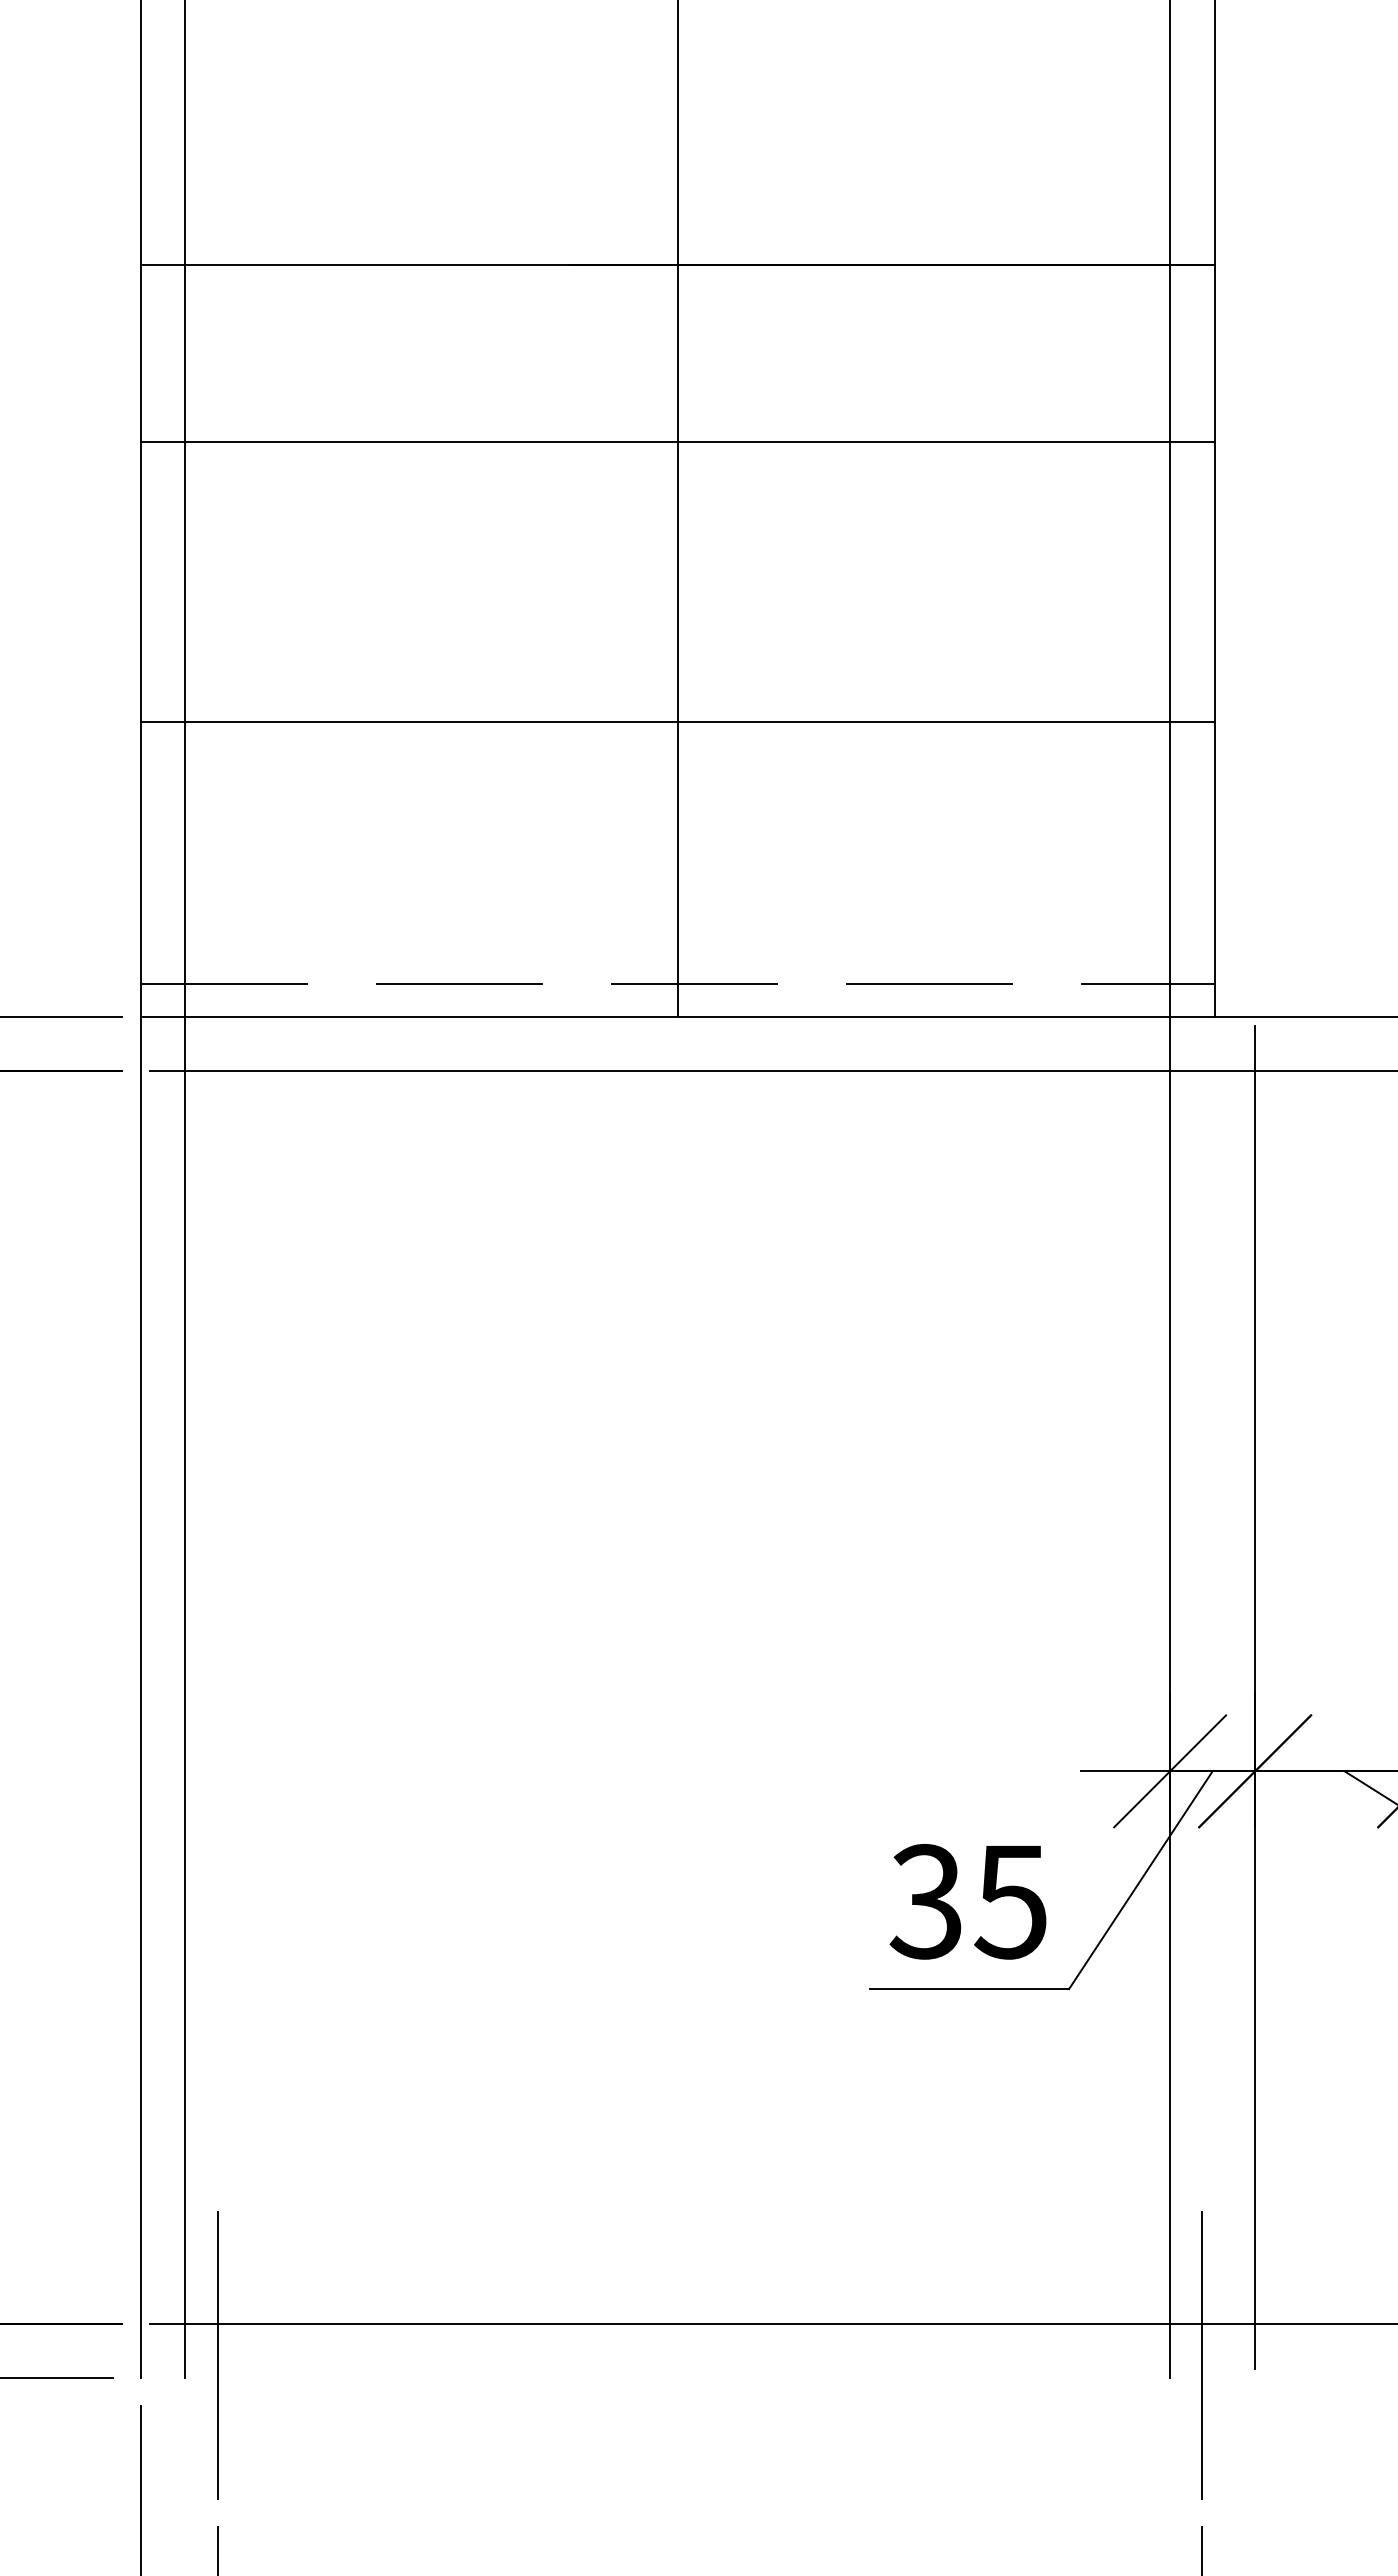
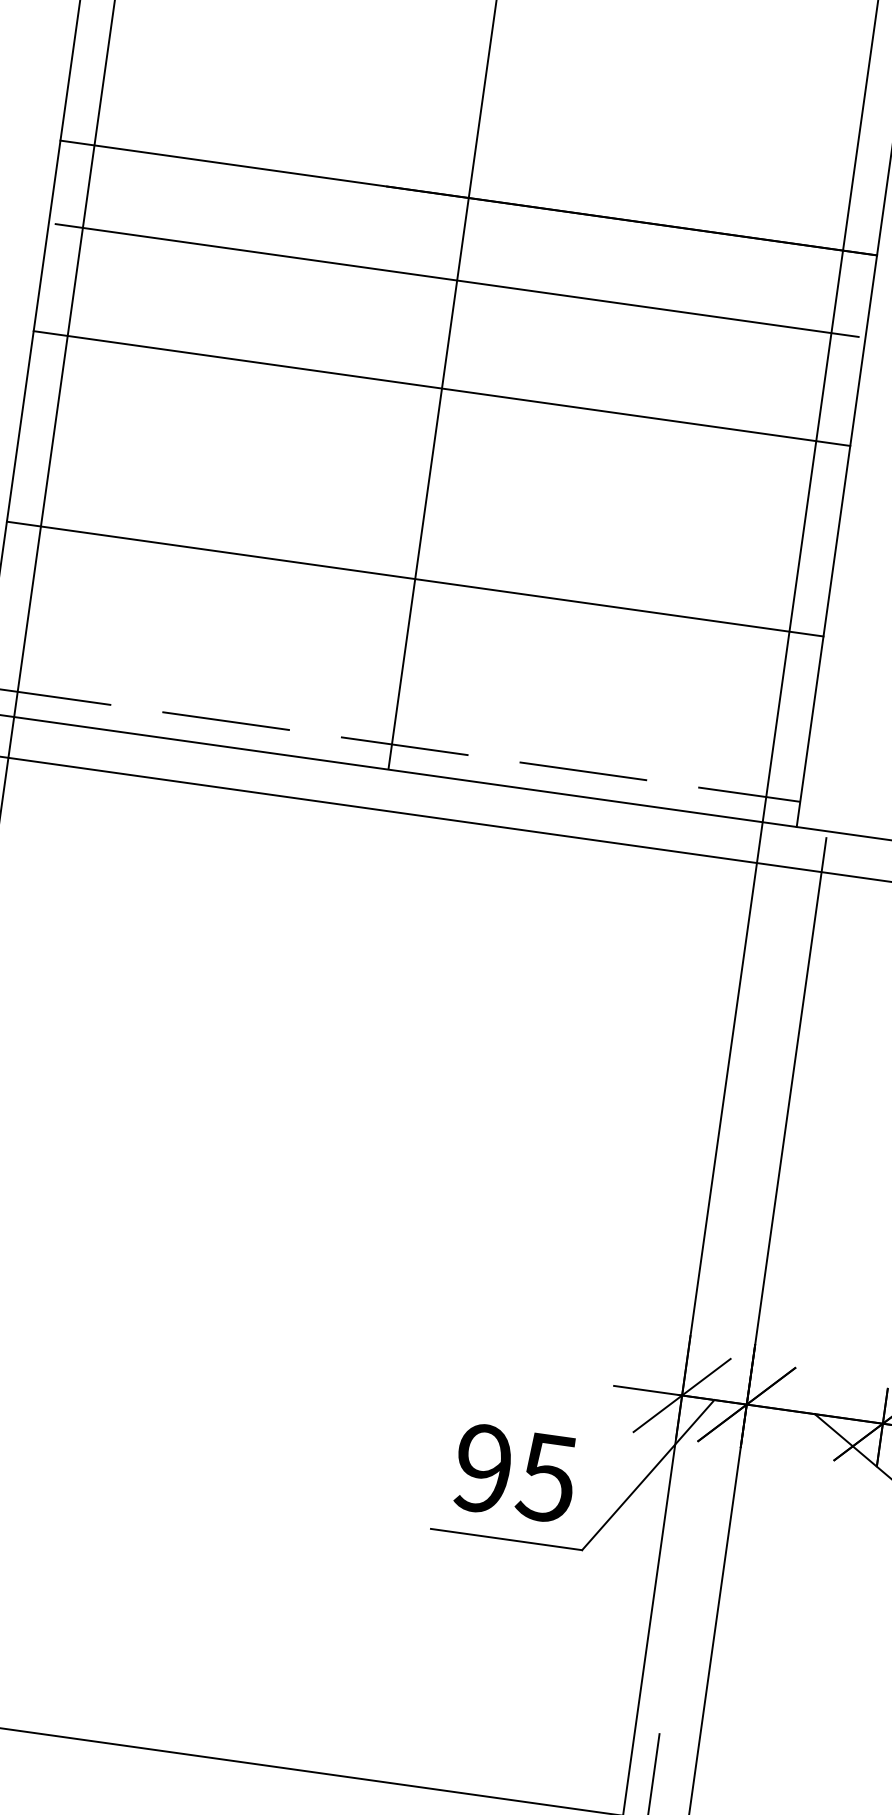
line: (677, 373) -> (457, 280), added
line: (677, 441) -> (441, 388), moved
line: (677, 722) -> (415, 579), moved
text: (925, 1901) -> (482, 1468), 35 -> 95

